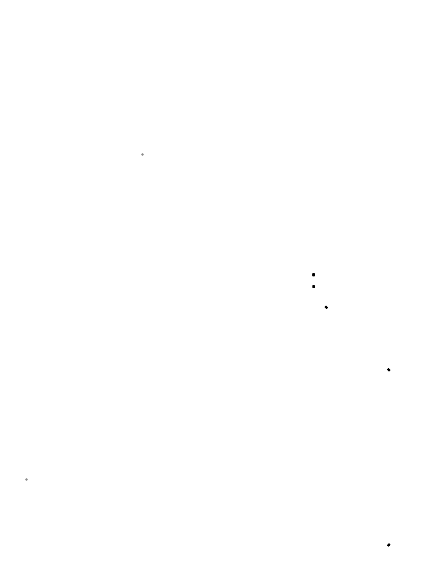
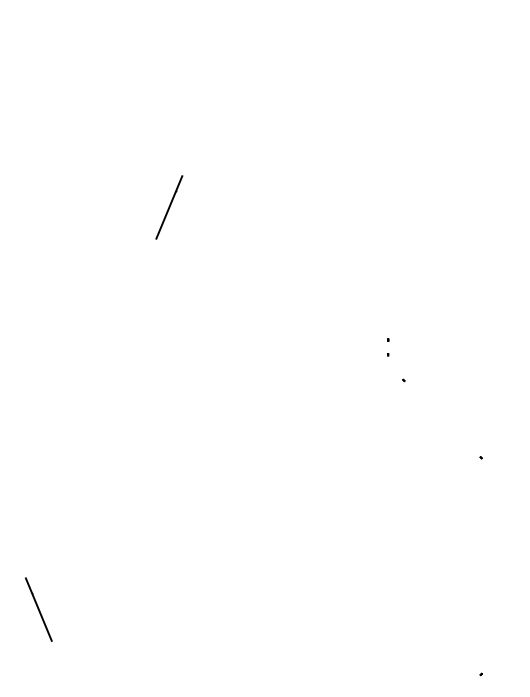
line: (136, 167) -> (169, 207), added
line: (30, 492) -> (37, 609), added

